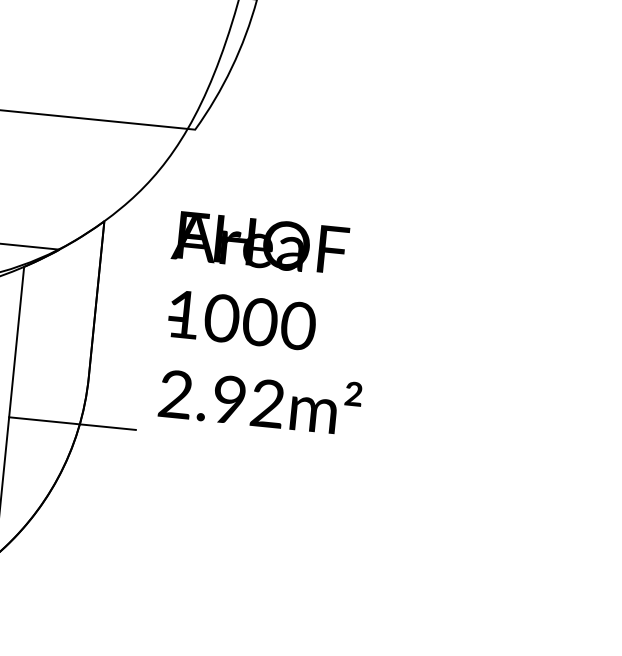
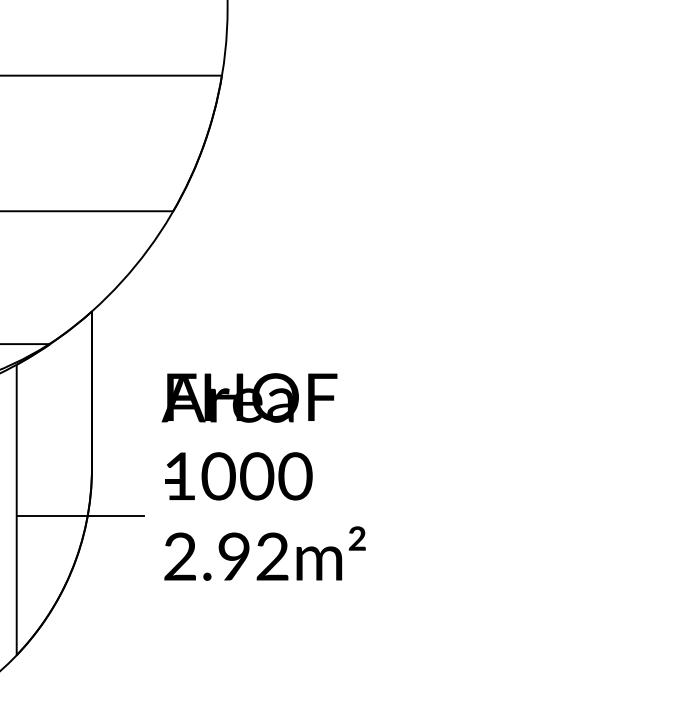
text: (266, 322) -> (263, 476), moved

